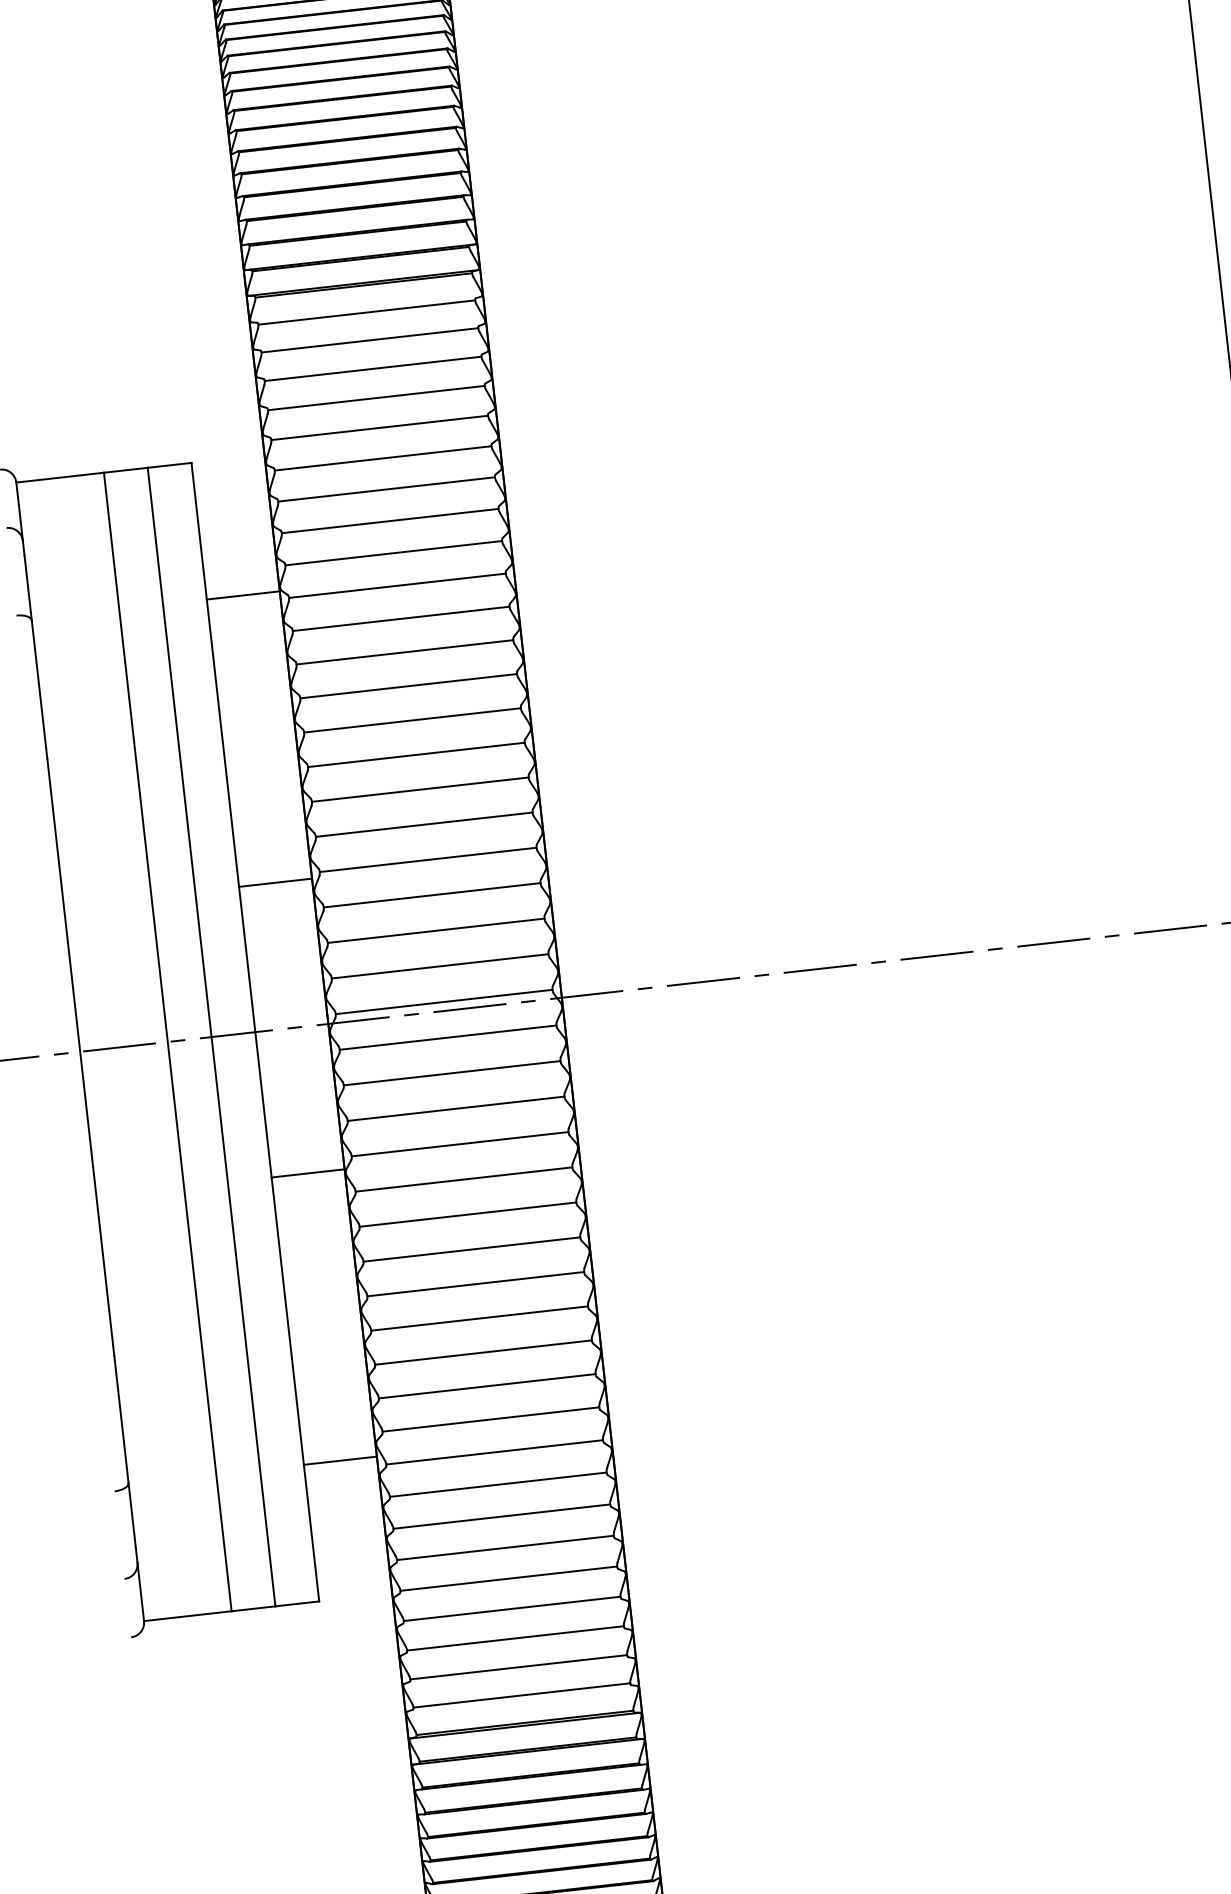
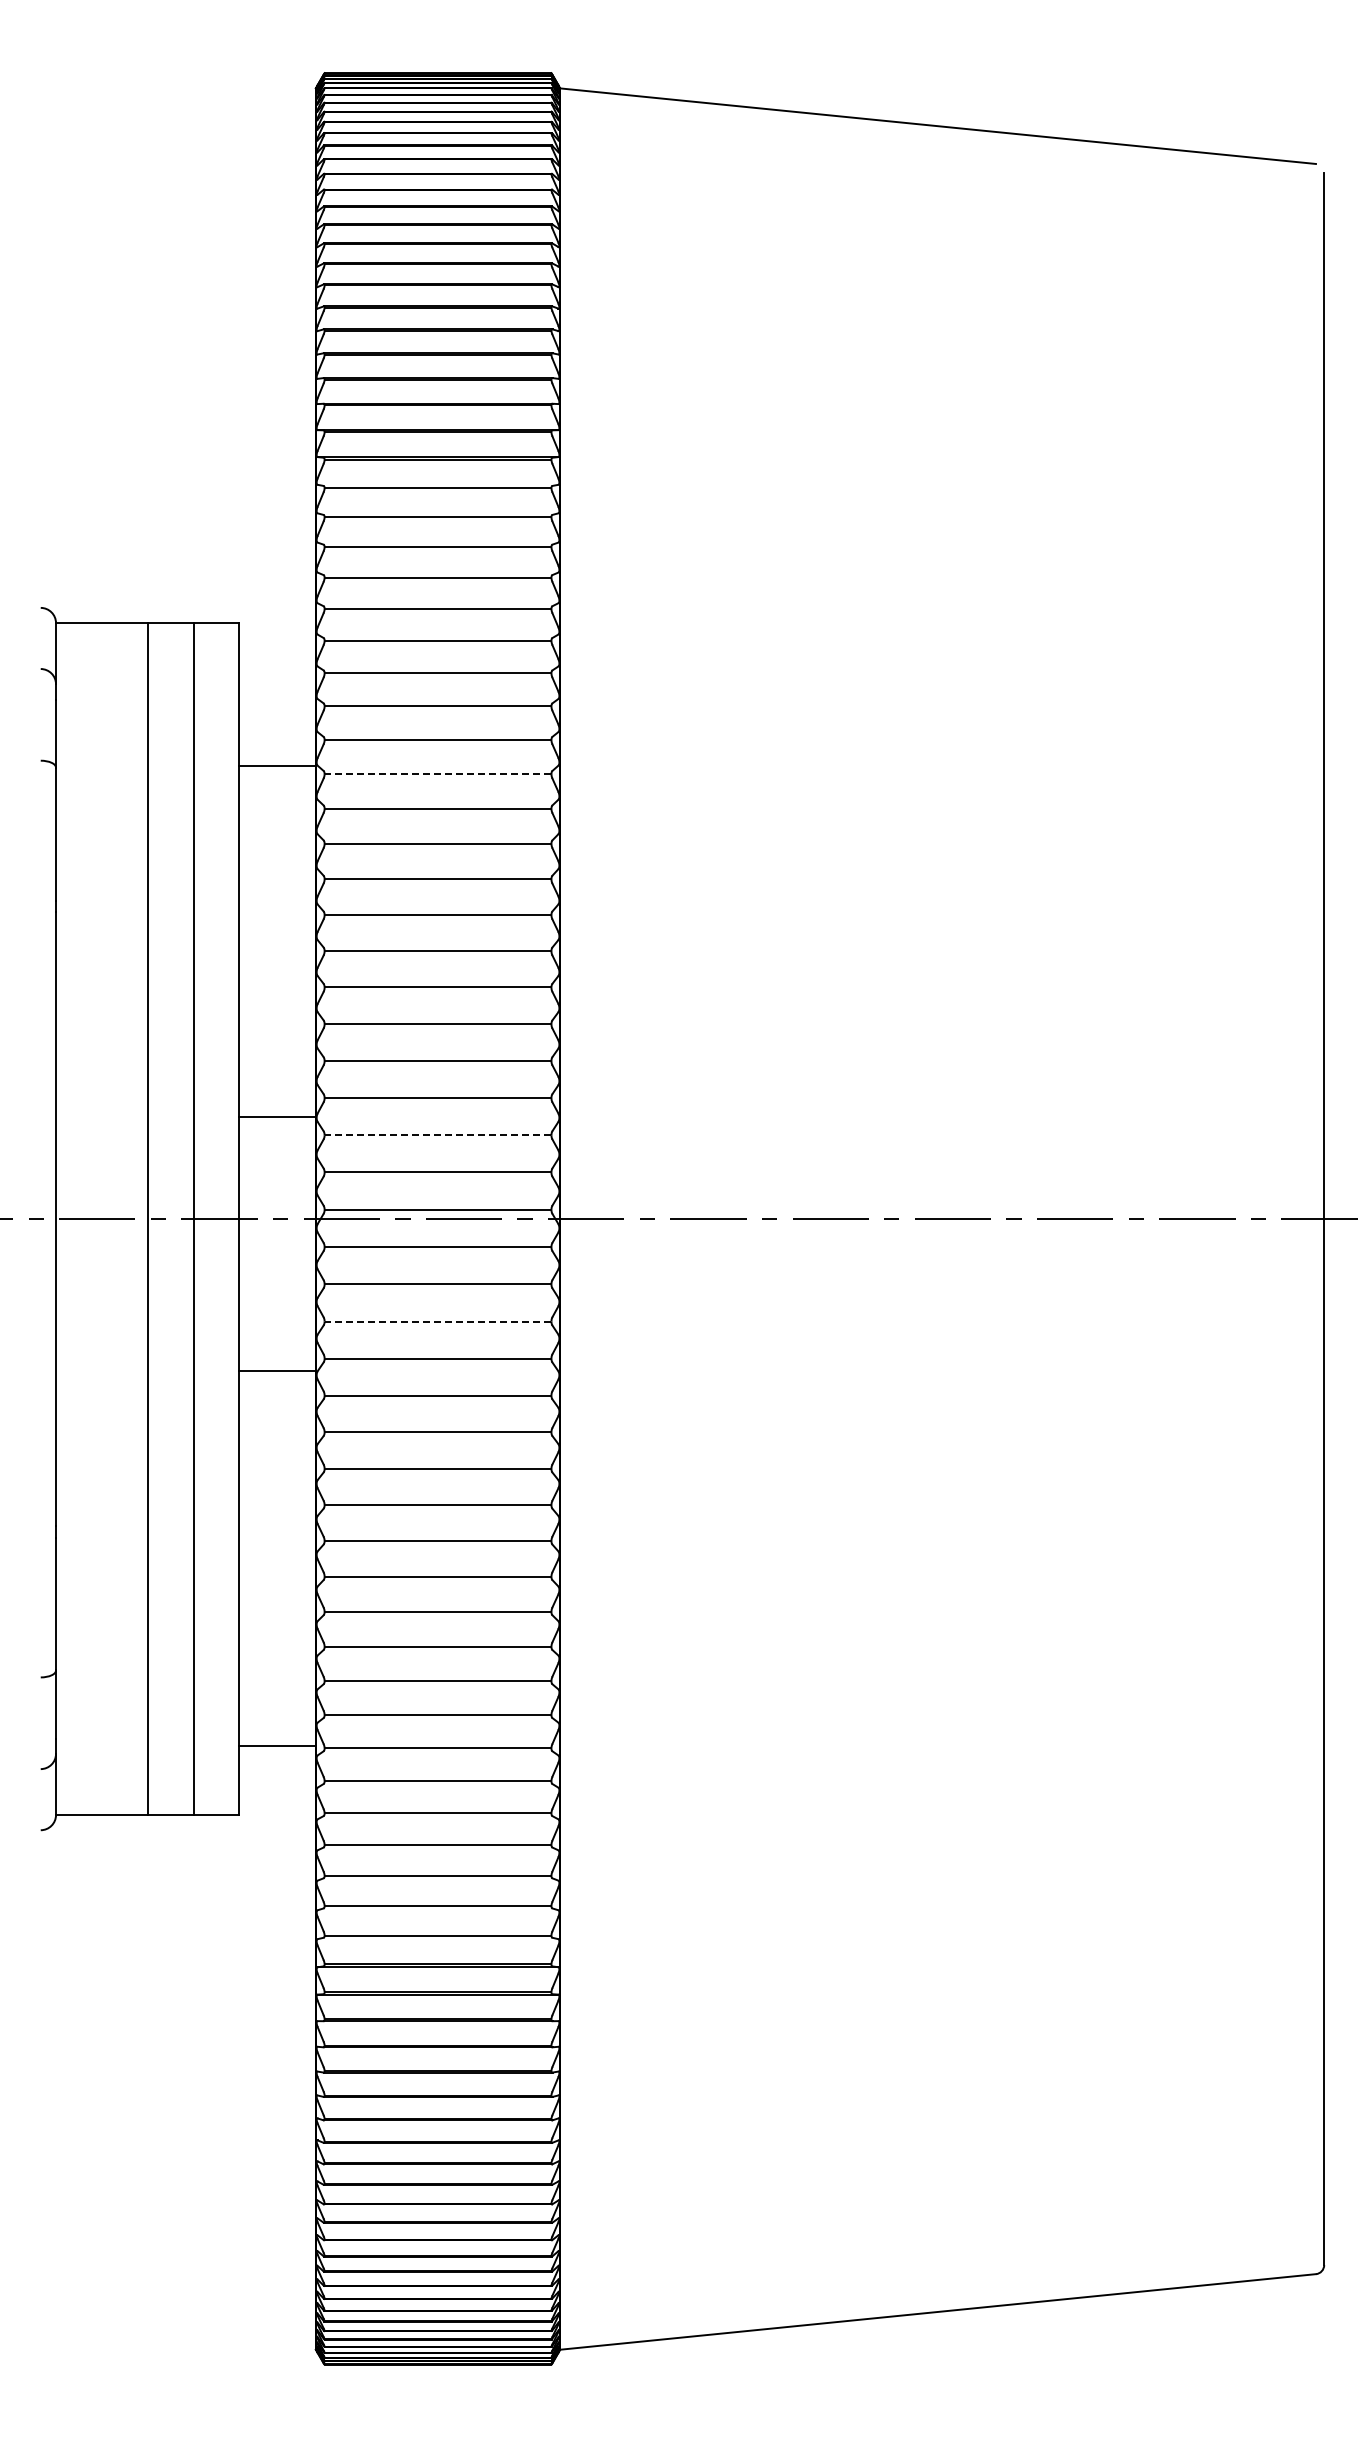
line: (396, 586) -> (437, 774), solid -> dashed
line: (275, 882) -> (277, 1116), moved
line: (435, 931) -> (437, 1135), solid -> dashed
line: (455, 1108) -> (437, 1321), solid -> dashed
line: (340, 1460) -> (277, 1745), moved

